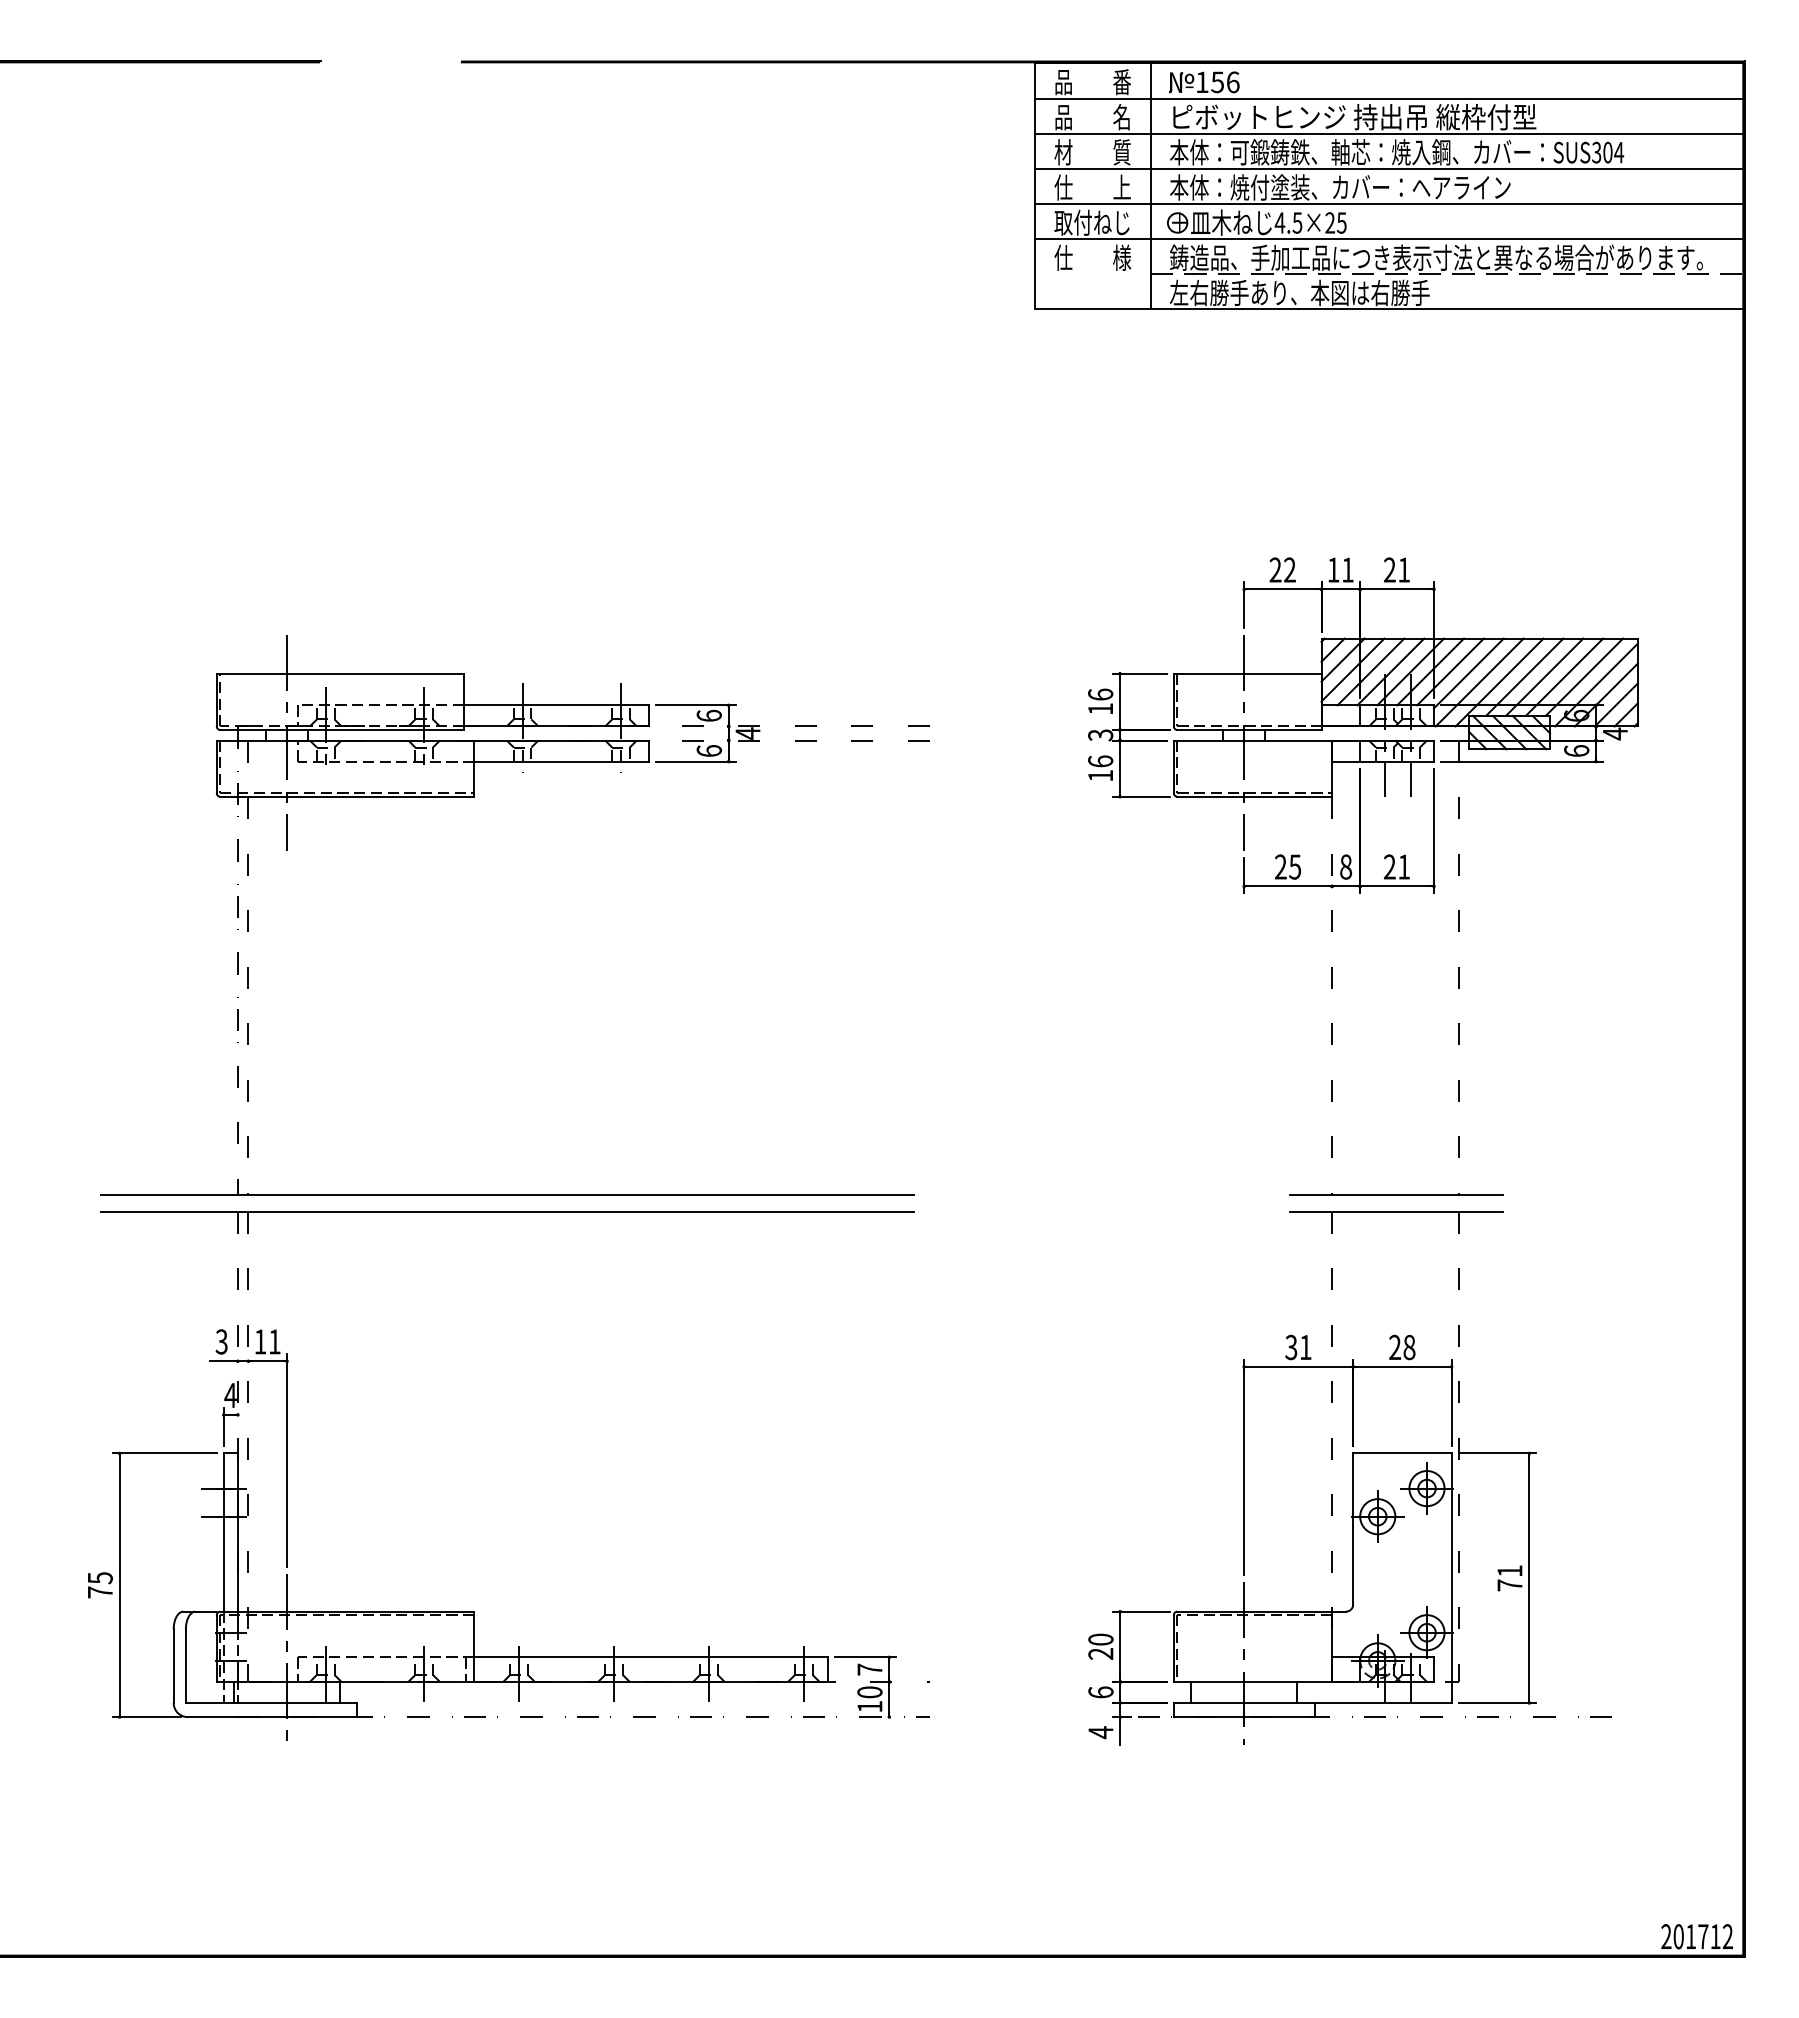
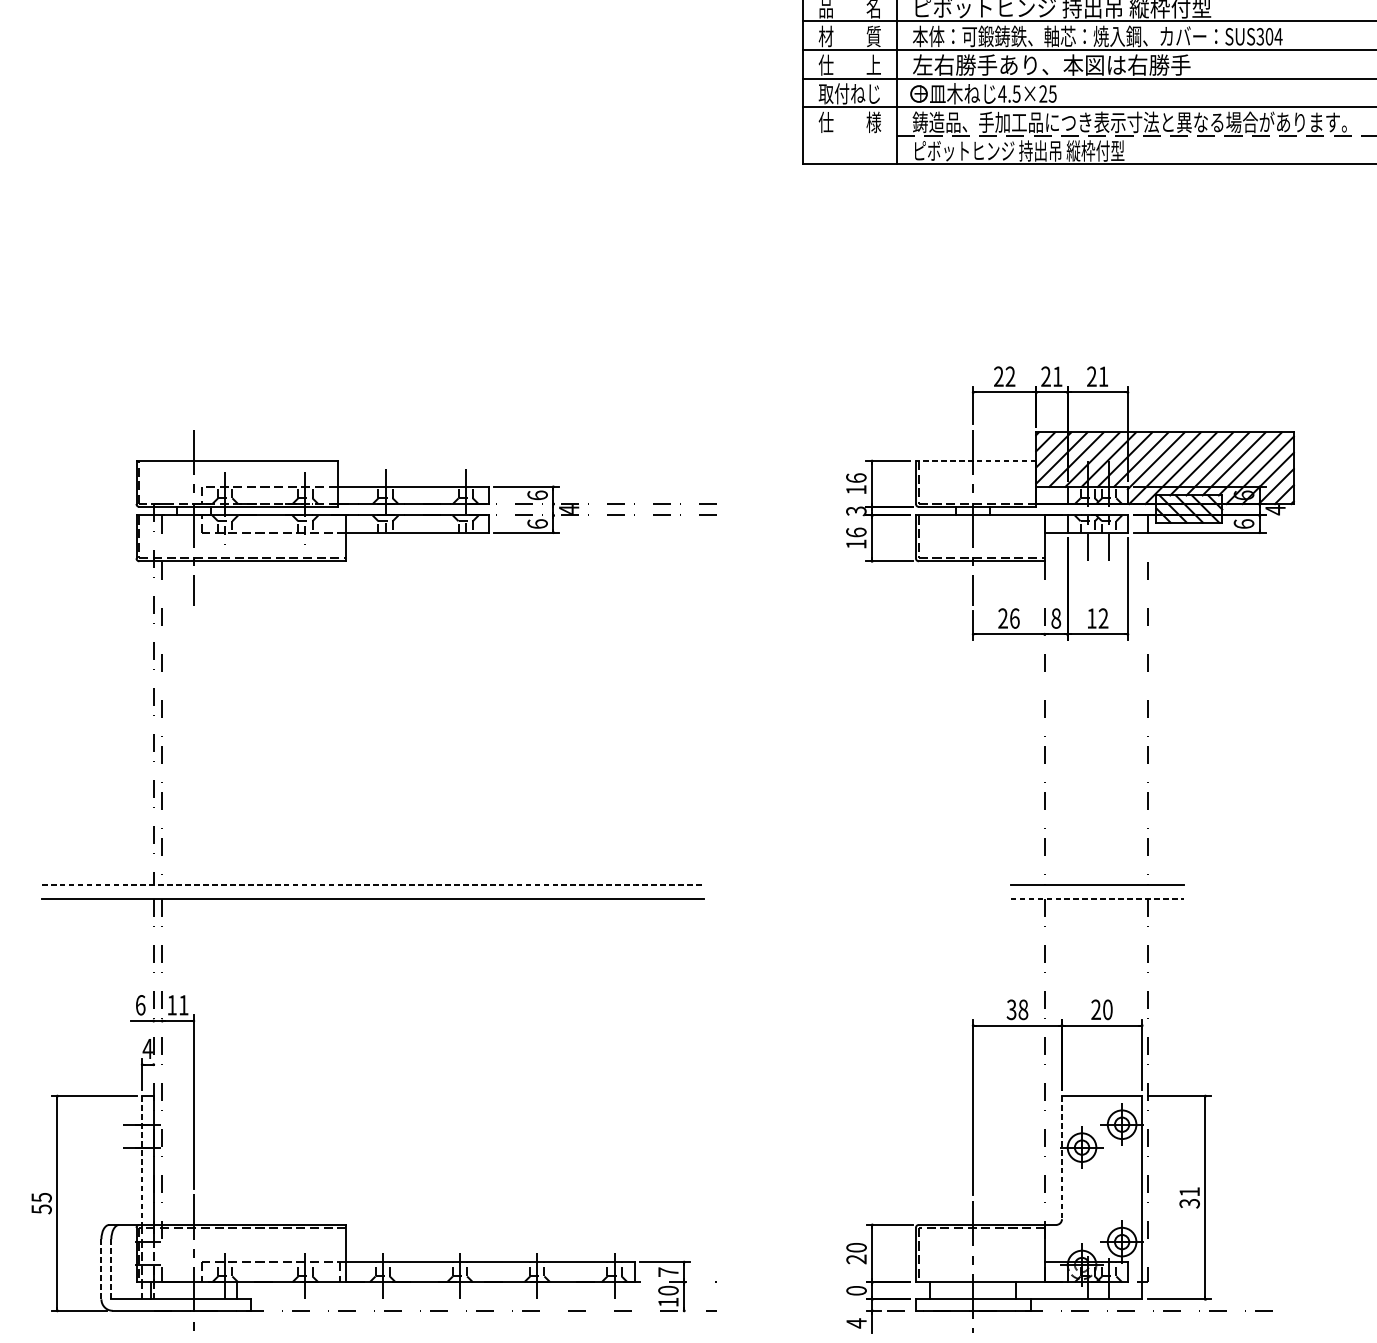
text: (1340, 187) -> (1051, 65), 本体：焼付塗装、カバー：ヘアライン -> 左右勝手あり、本図は右勝手
text: (1299, 292) -> (1018, 150), 左右勝手あり、本図は右勝手 -> ピボットヒンジ 持出吊 縦枠付型
text: (1333, 569) -> (1045, 376), 11 -> 21
line: (1247, 673) -> (975, 460), solid -> dashed
text: (1295, 866) -> (1015, 618), 25 -> 26
text: (1397, 866) -> (1098, 618), 21 -> 12
line: (507, 1194) -> (373, 885), solid -> dashed
line: (1397, 1211) -> (1098, 899), solid -> dashed
text: (221, 1341) -> (140, 1004), 3 -> 6
text: (1305, 1347) -> (1023, 1009), 31 -> 38
text: (1409, 1347) -> (1107, 1009), 28 -> 20
line: (1353, 1529) -> (1062, 1158), solid -> dashed
line: (223, 1533) -> (141, 1161), solid -> dashed
text: (1509, 1585) -> (1189, 1203), 71 -> 31
text: (100, 1592) -> (41, 1209), 75 -> 55
line: (173, 1666) -> (101, 1269), solid -> dashed
line: (185, 1666) -> (111, 1269), solid -> dashed
text: (1100, 1692) -> (856, 1290), 6 -> 0

